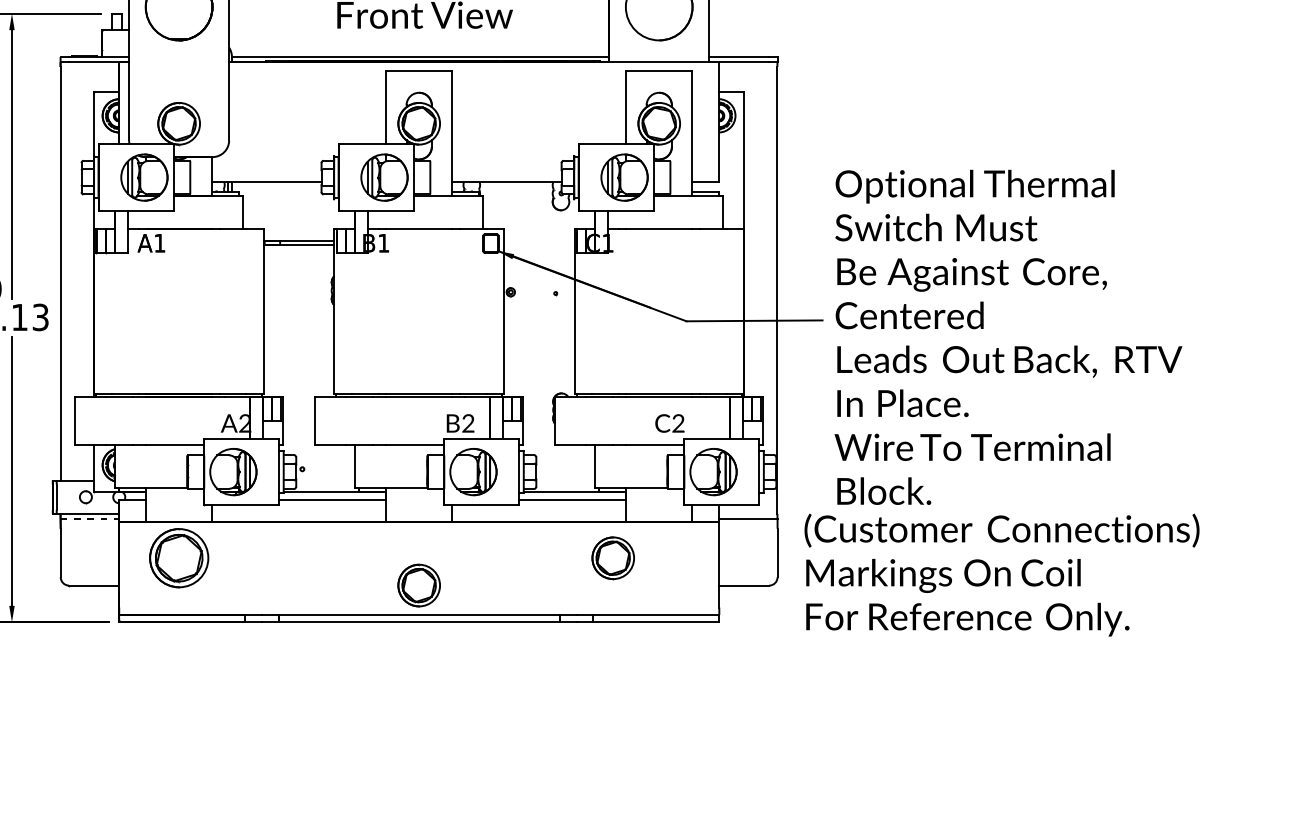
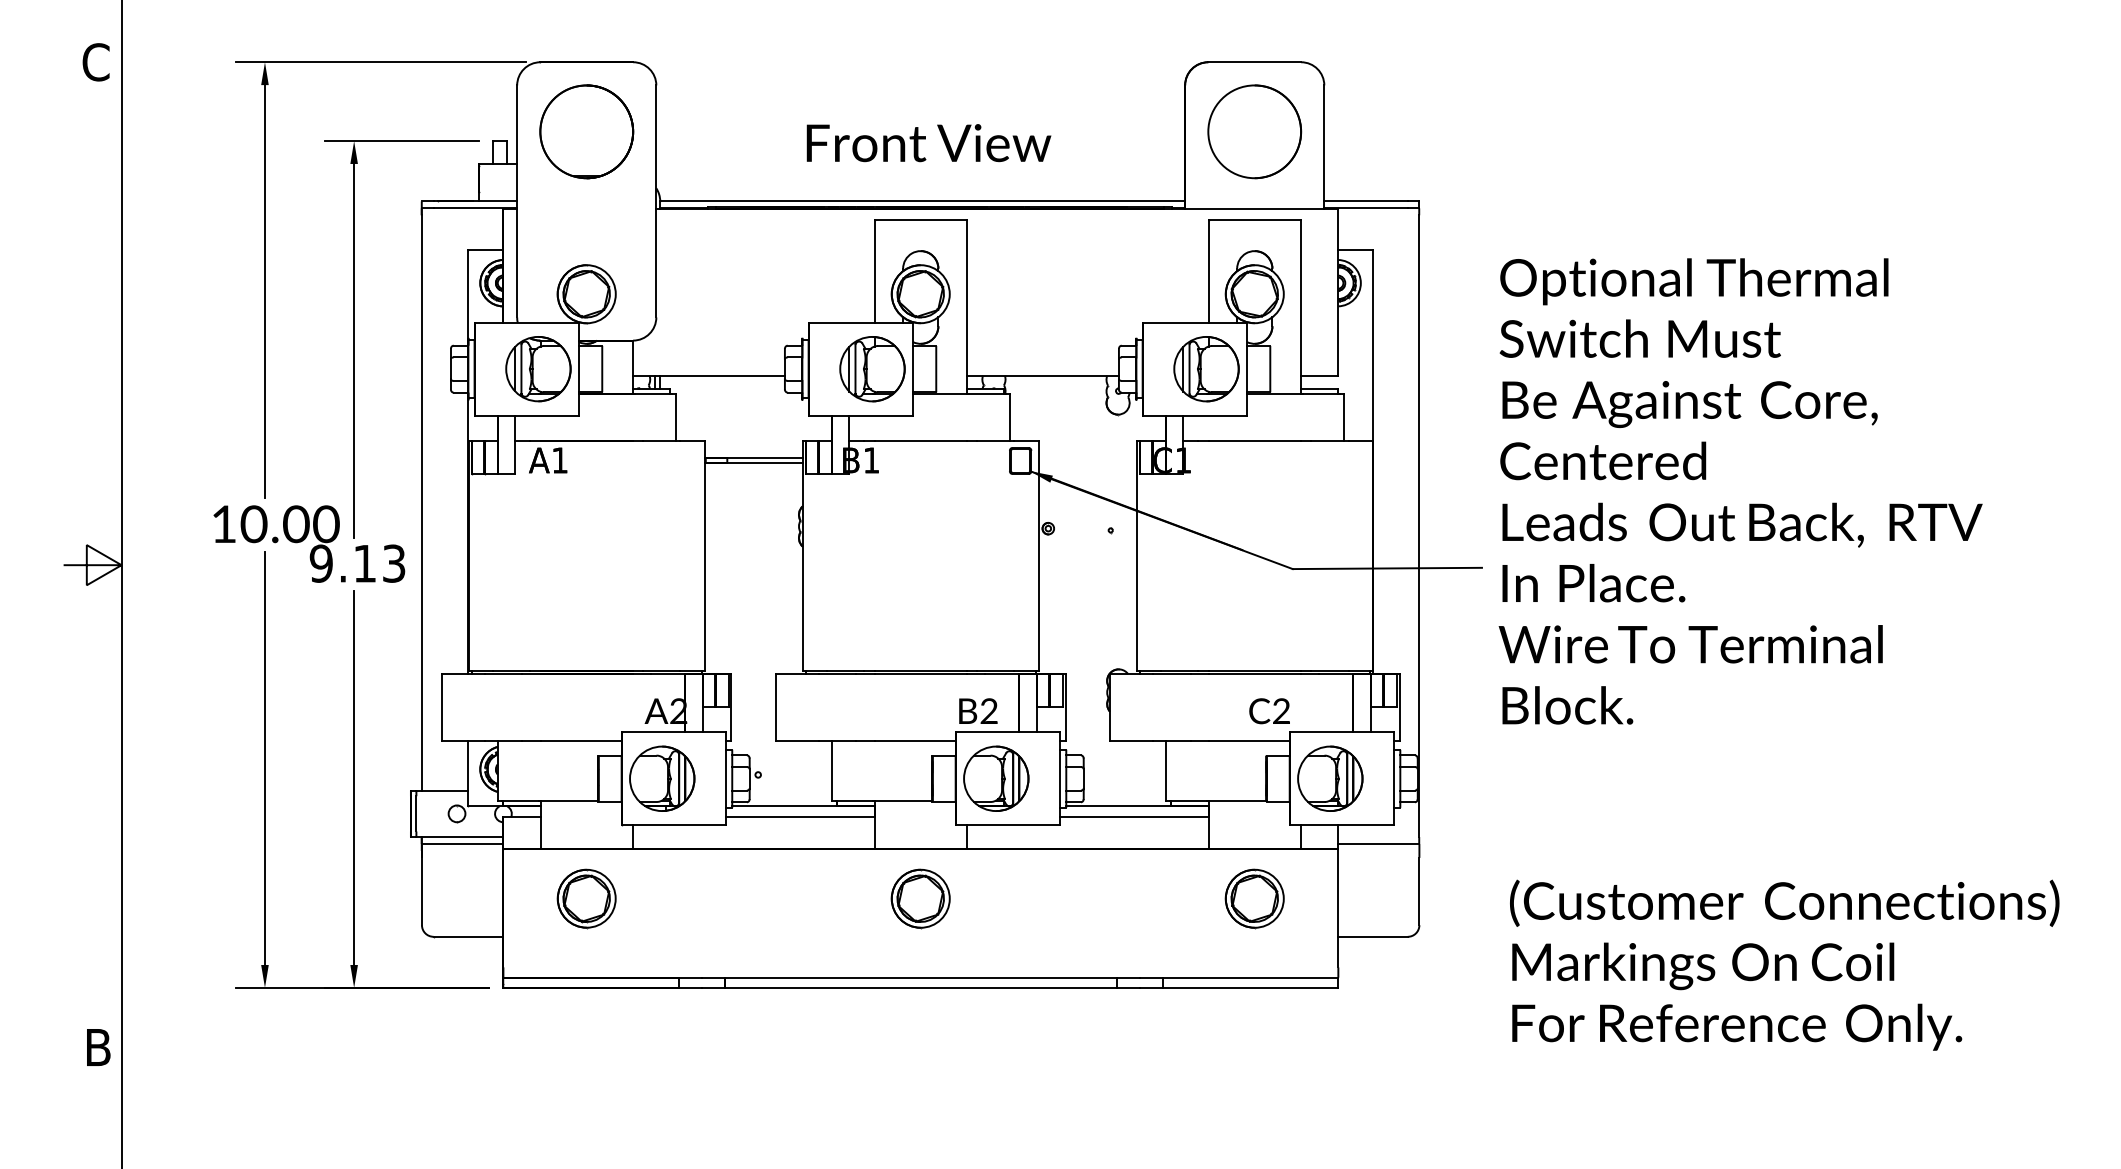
text: (1008, 337) -> (1740, 491), moved
line: (89, 519) -> (462, 844), dashed -> solid
part: (178, 558) -> (586, 898), size x0.71
part: (613, 558) -> (1254, 898), moved
text: (1001, 574) -> (1784, 964), moved
part: (419, 585) -> (920, 898), moved

